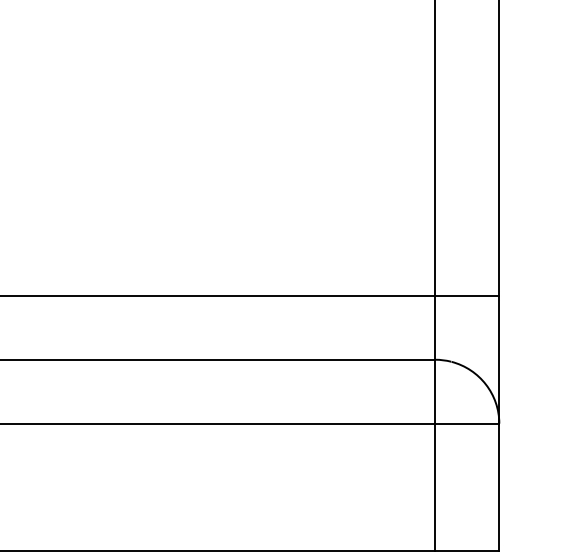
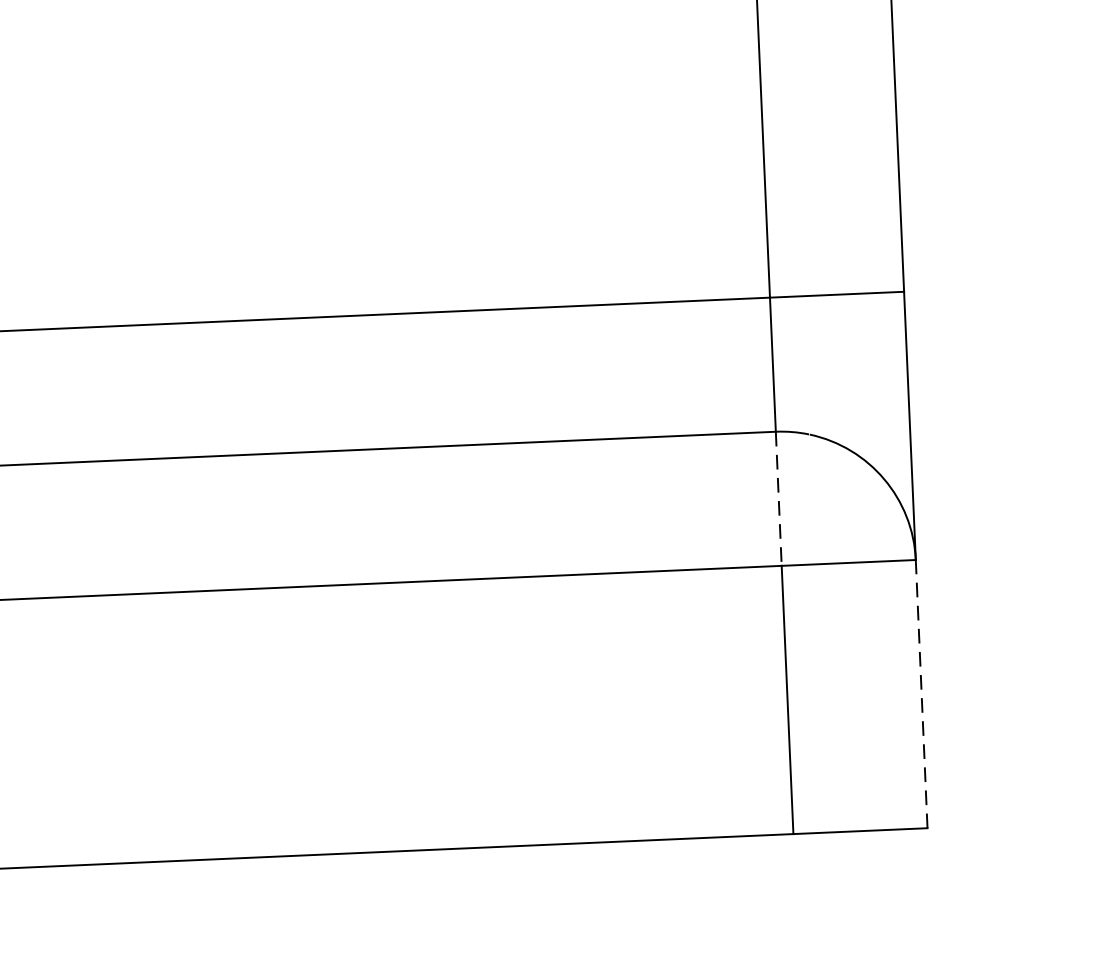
line: (435, 391) -> (778, 498), solid -> dashed
line: (499, 487) -> (922, 693), solid -> dashed

